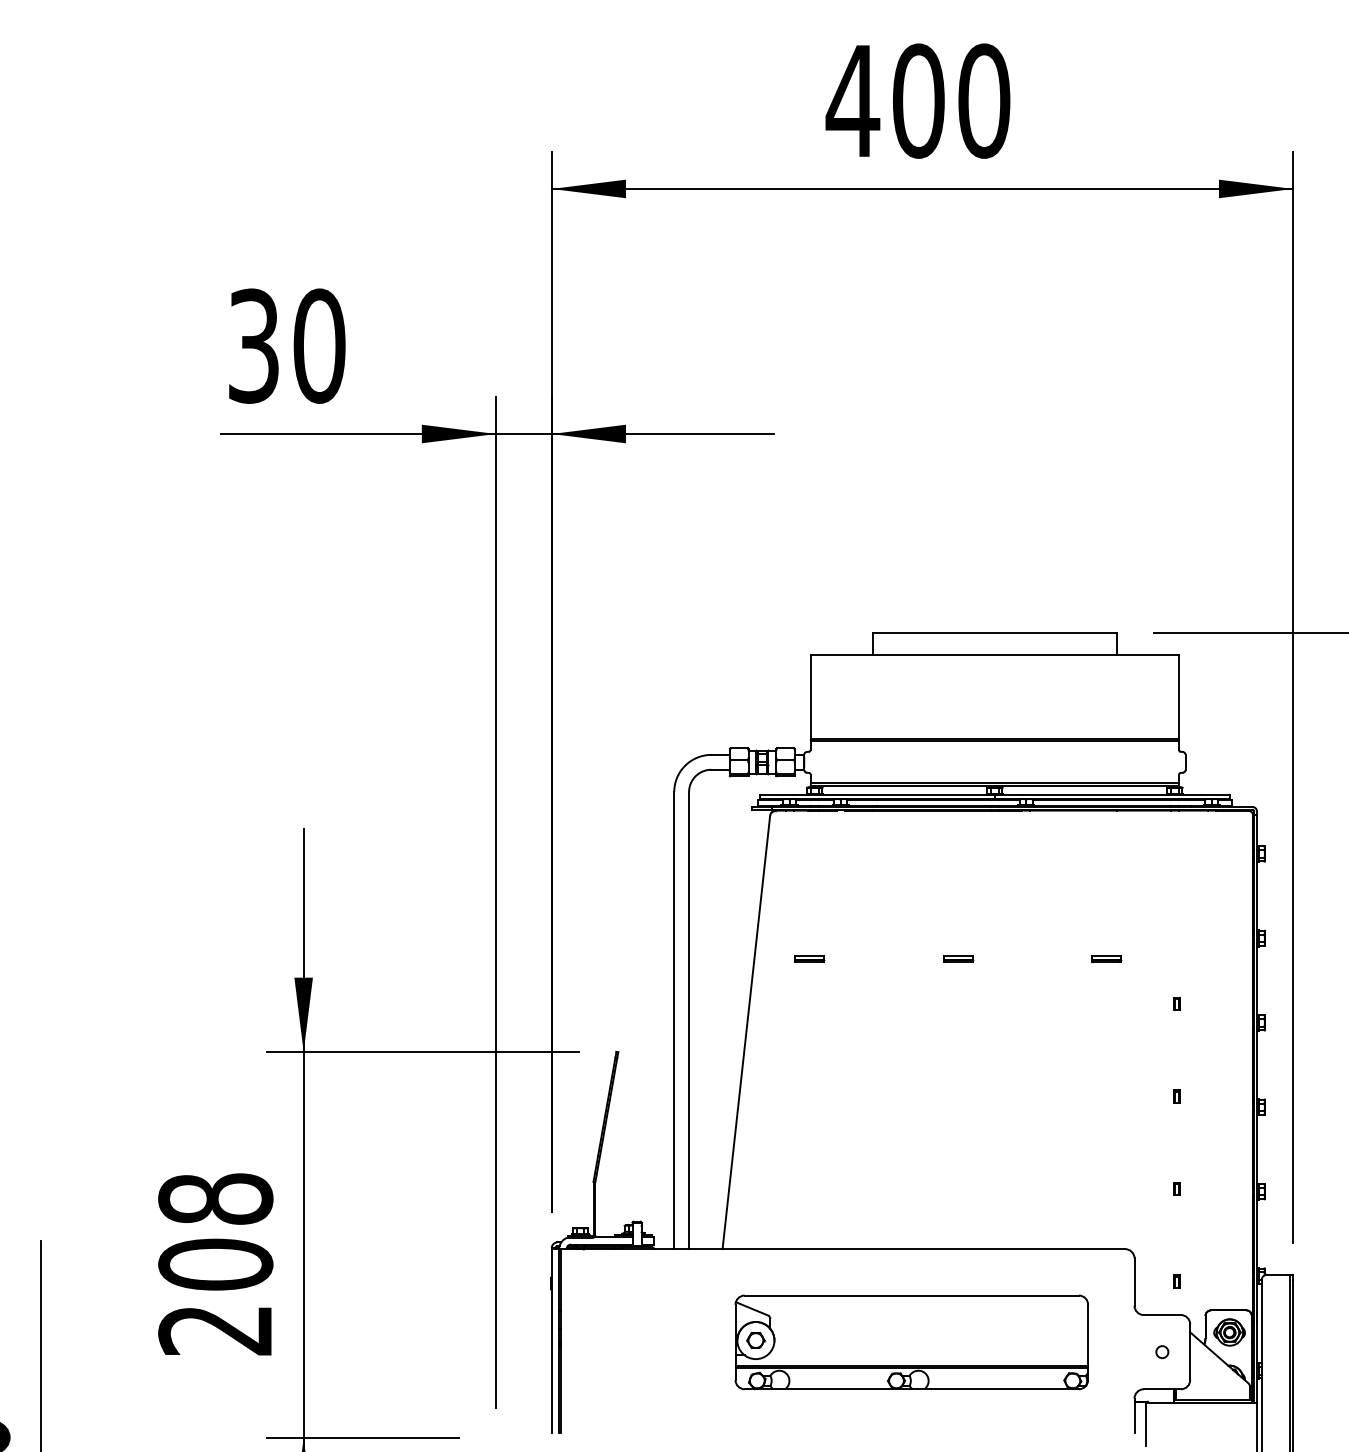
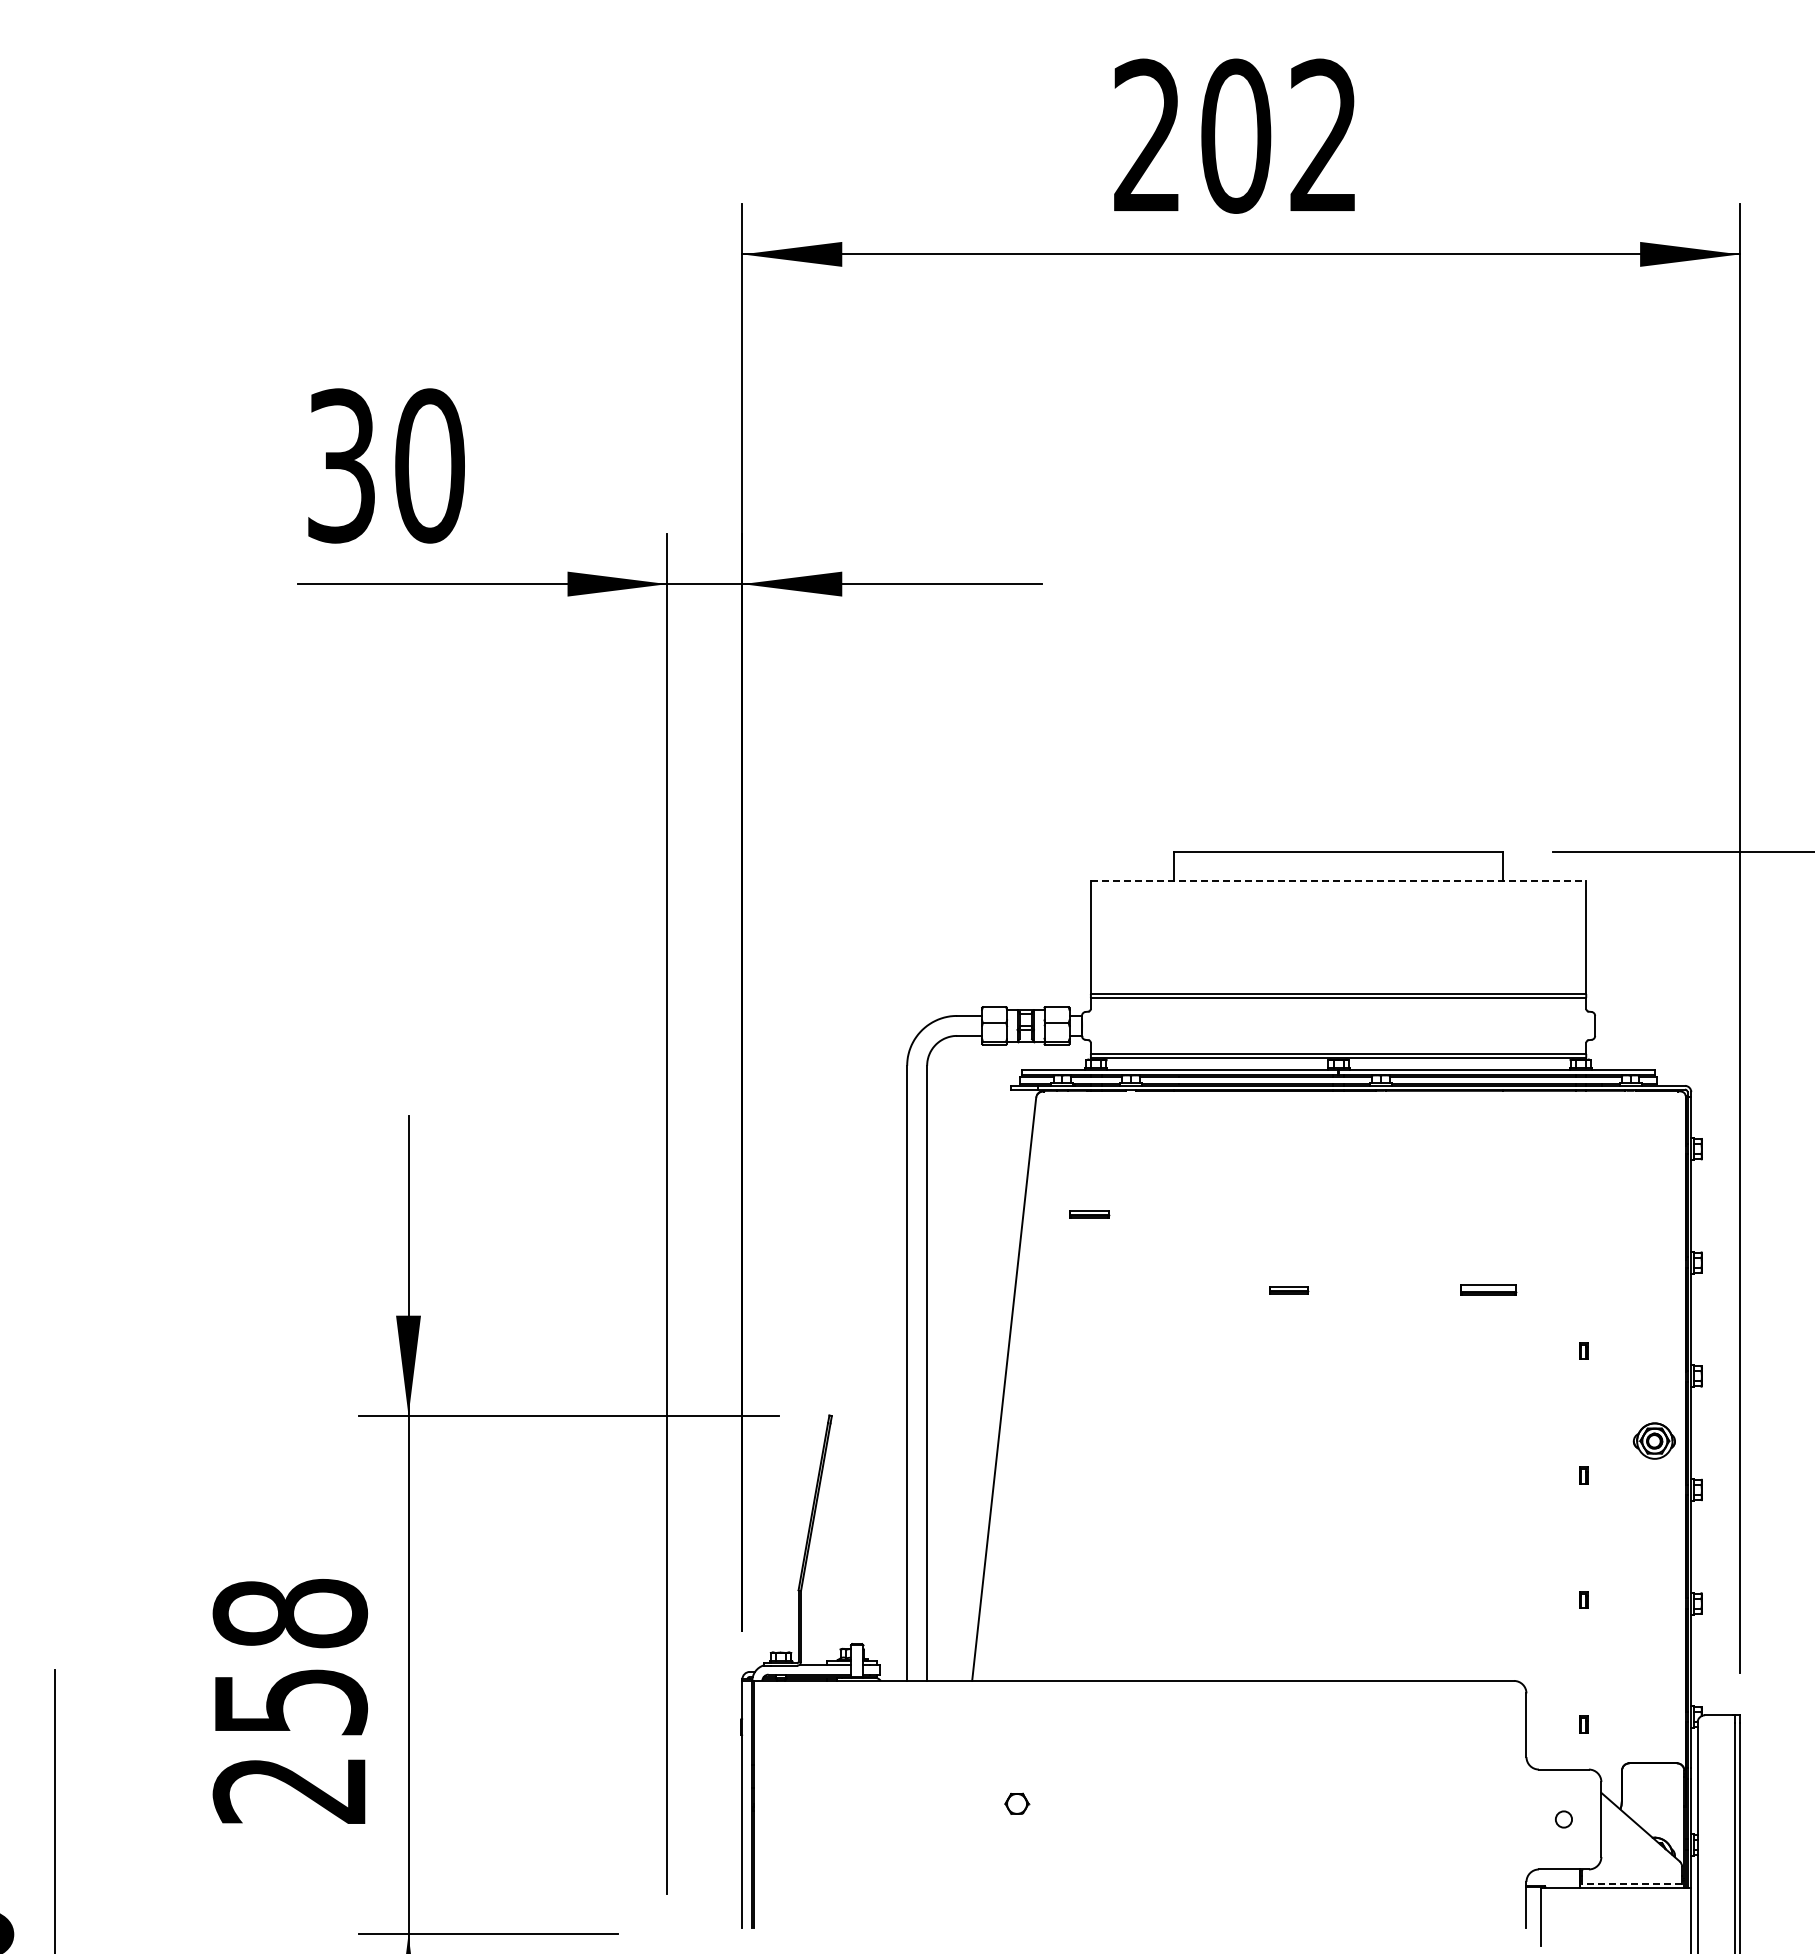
text: (917, 100) -> (1234, 135), 400 -> 202
line: (994, 655) -> (1338, 881), solid -> dashed
part: (809, 958) -> (1089, 1214), moved
part: (1106, 958) -> (1488, 1290), size x1.4
text: (215, 1264) -> (290, 1701), 208 -> 258
part: (1228, 1332) -> (1653, 1440), moved
part: (911, 1342) -> (1226, 1806), removed
line: (1213, 1399) -> (1632, 1883), solid -> dashed

